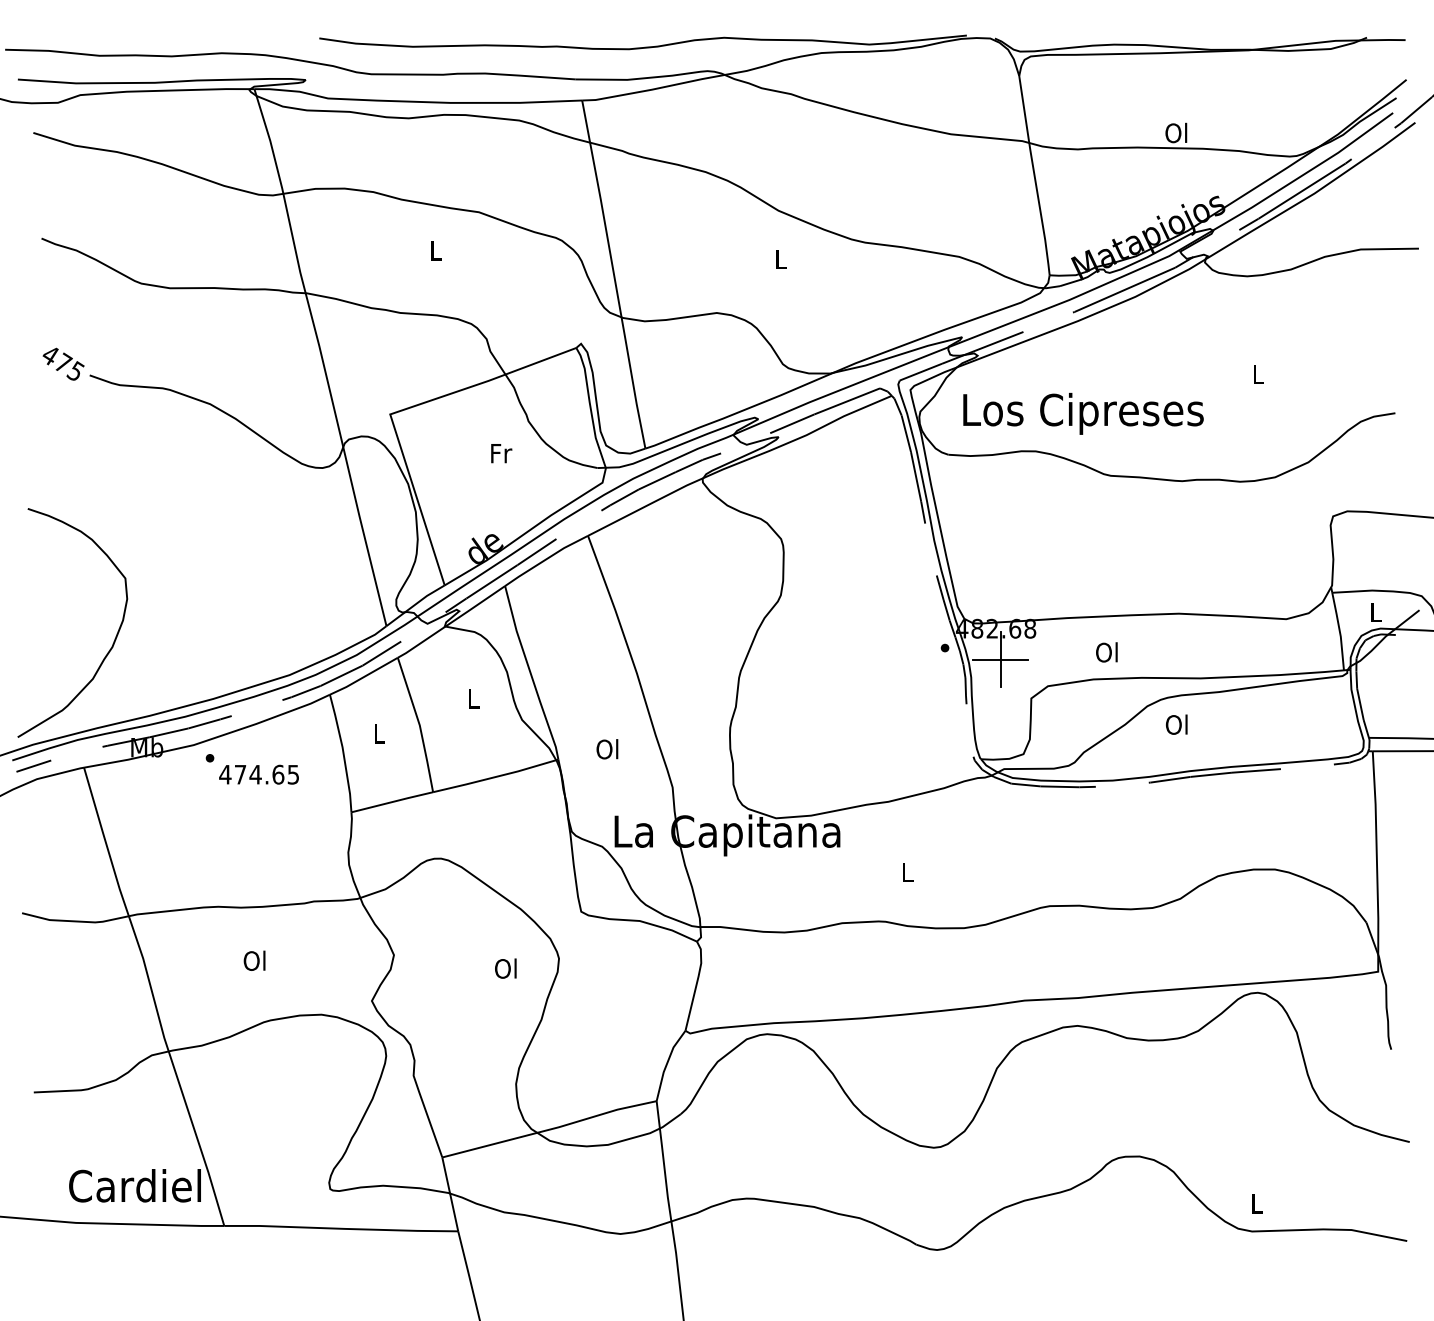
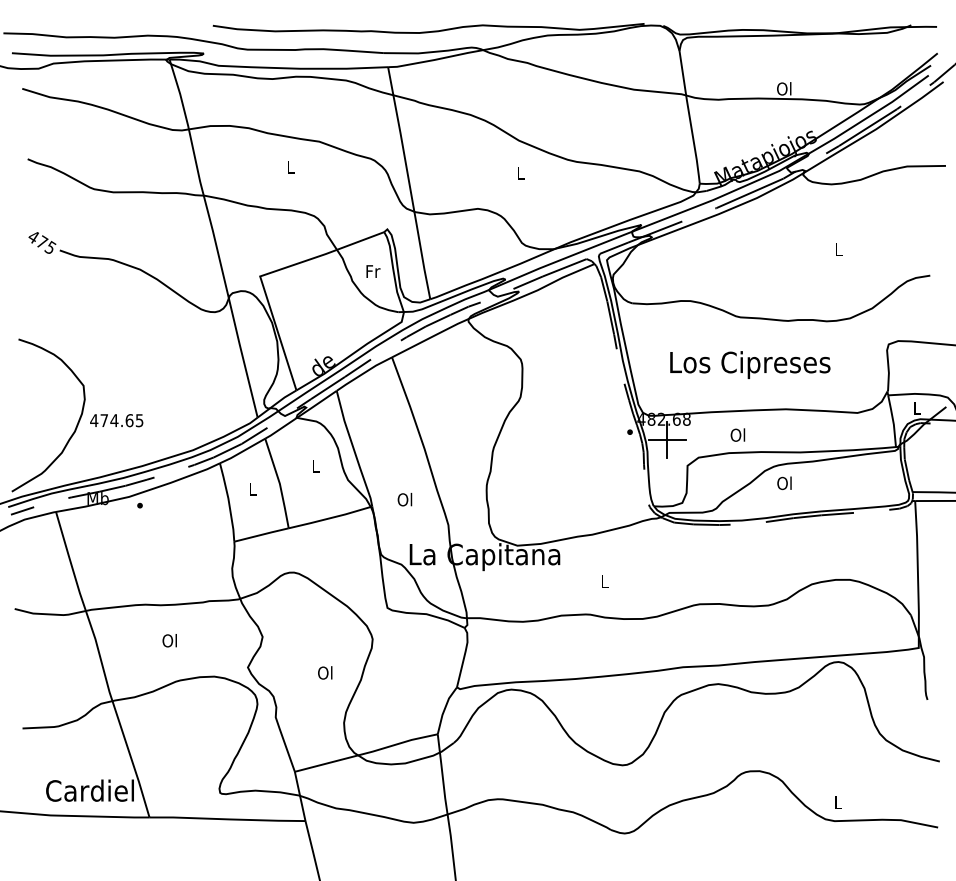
text: (1083, 413) -> (750, 364), moved
text: (501, 453) -> (373, 271), moved
text: (258, 774) -> (116, 420), moved
text: (506, 968) -> (325, 672), moved

